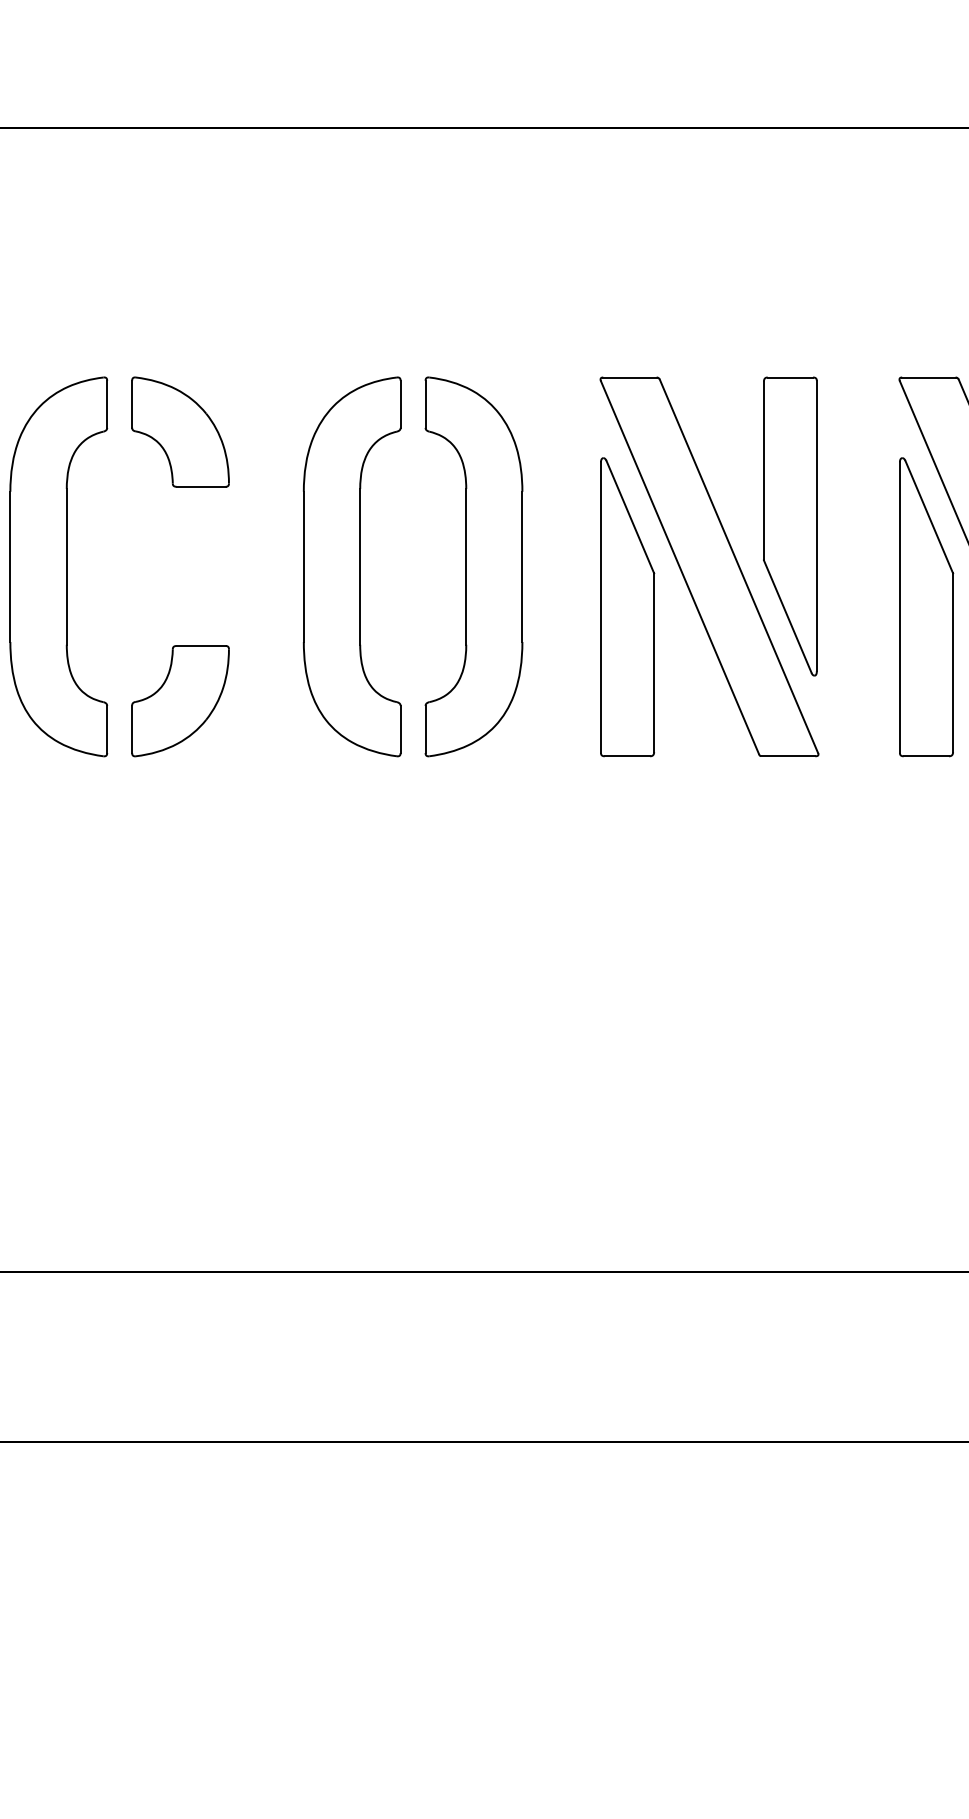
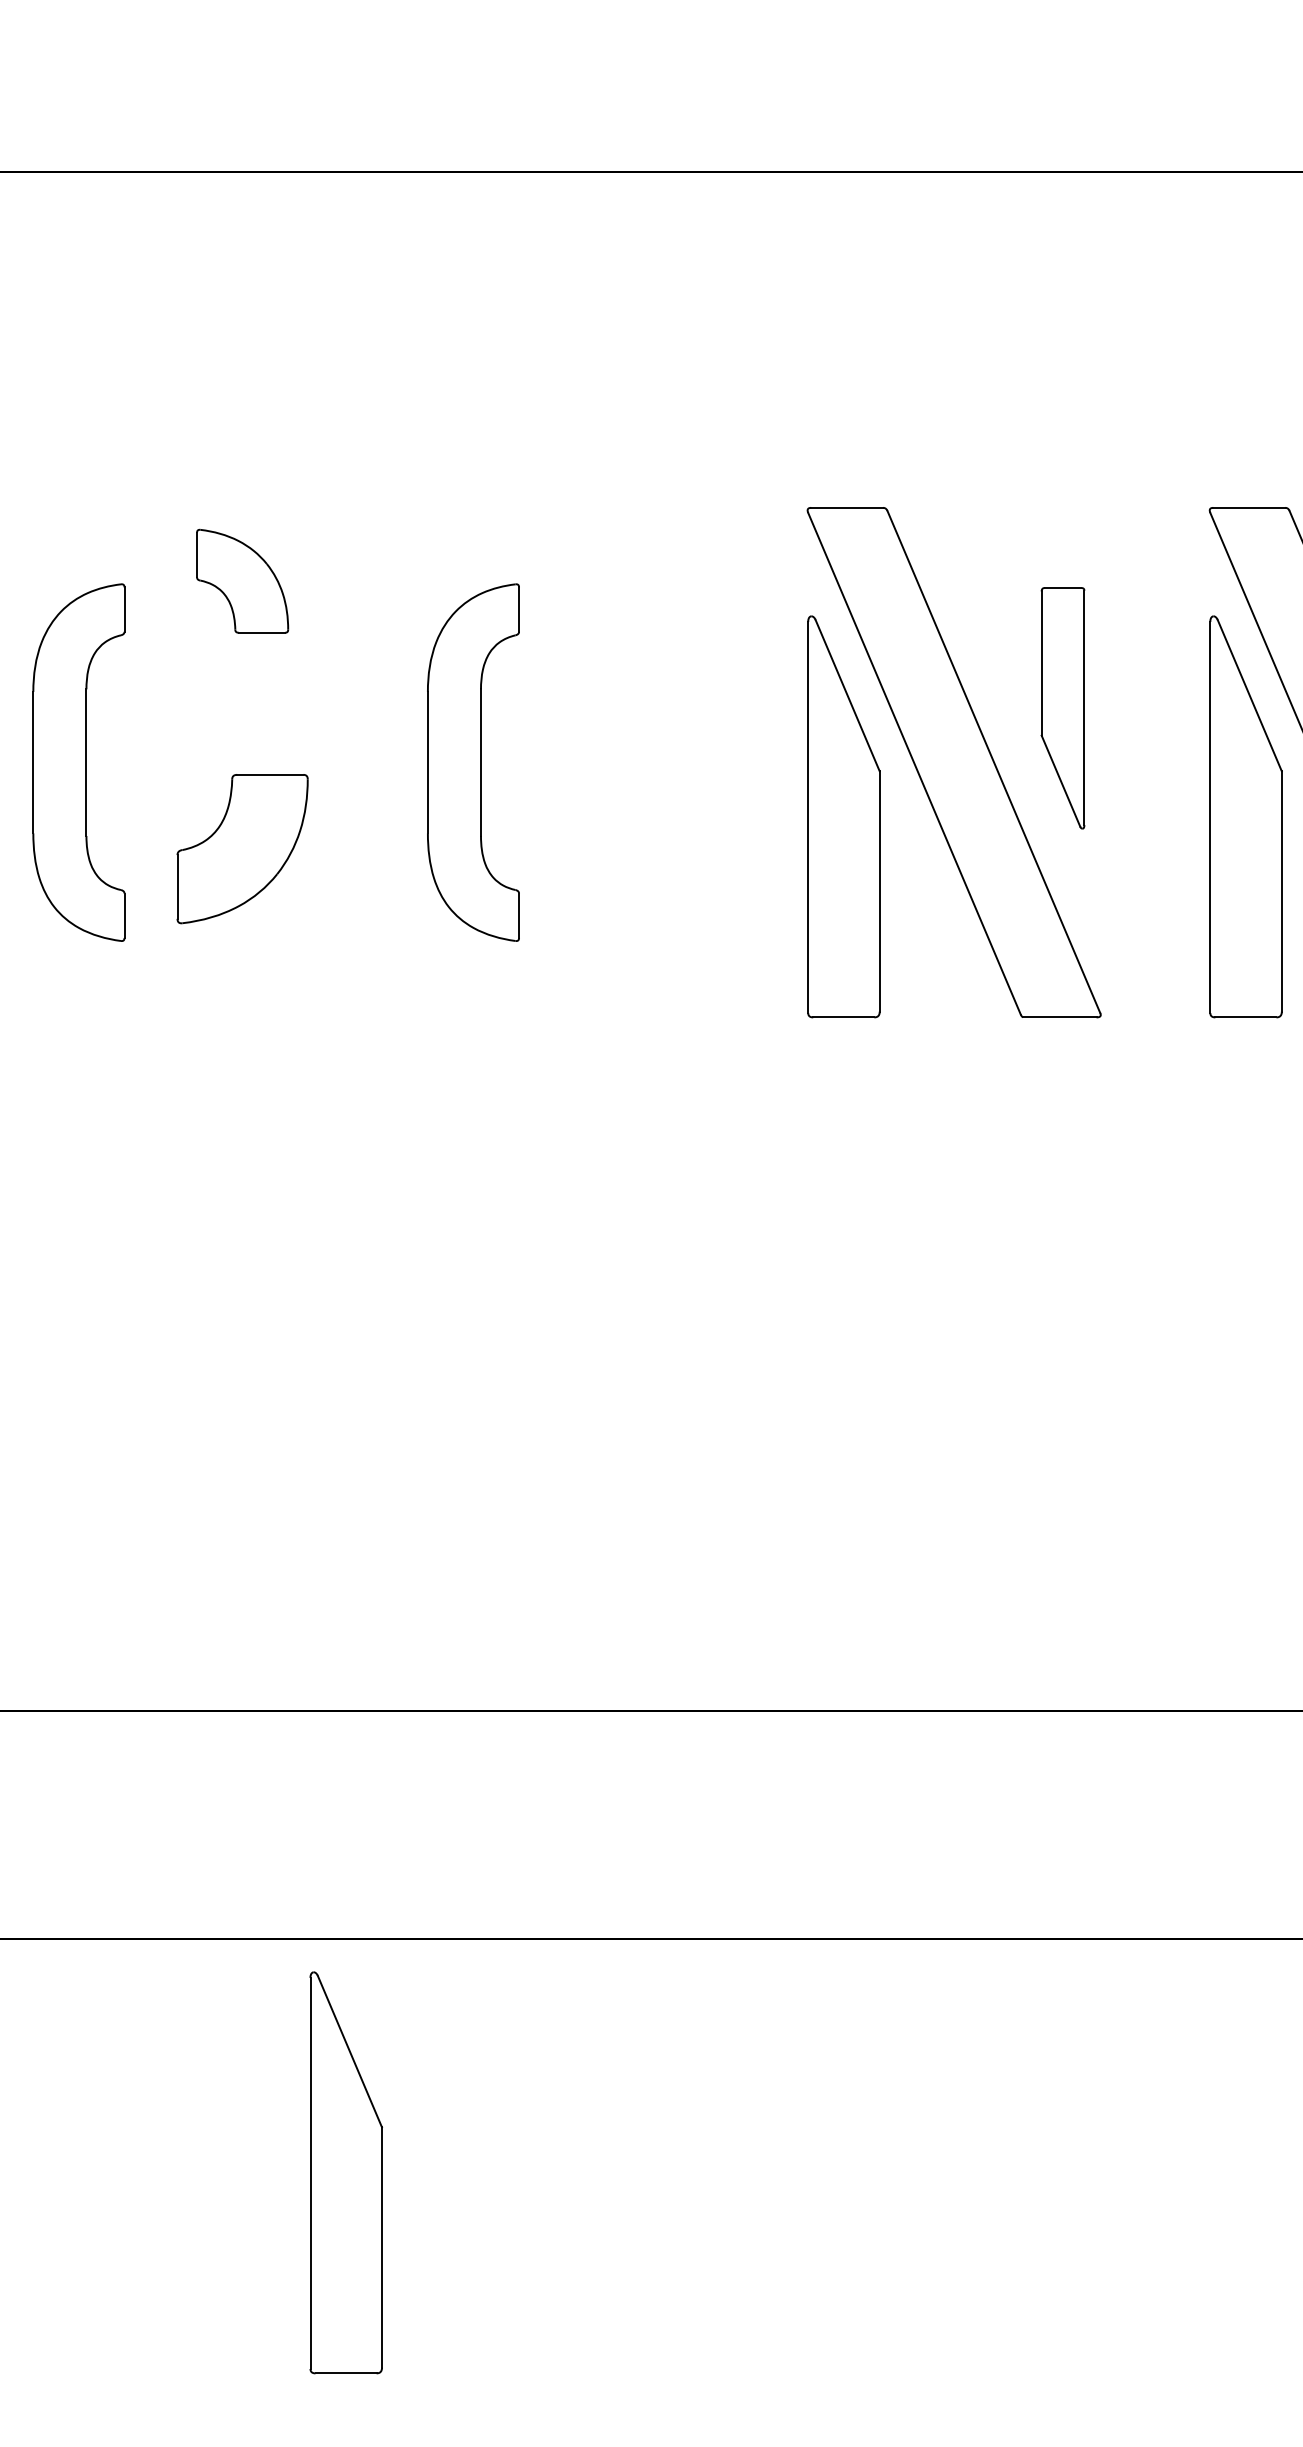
part: (180, 431) -> (242, 580), size x0.7
part: (790, 526) -> (1063, 708), size x0.6
part: (58, 566) -> (78, 762), size x0.7
part: (351, 566) -> (472, 762), size x0.7
part: (473, 566) -> (636, 762), removed
part: (180, 701) -> (242, 849), moved
part: (257, 1615) -> (346, 2173), added

